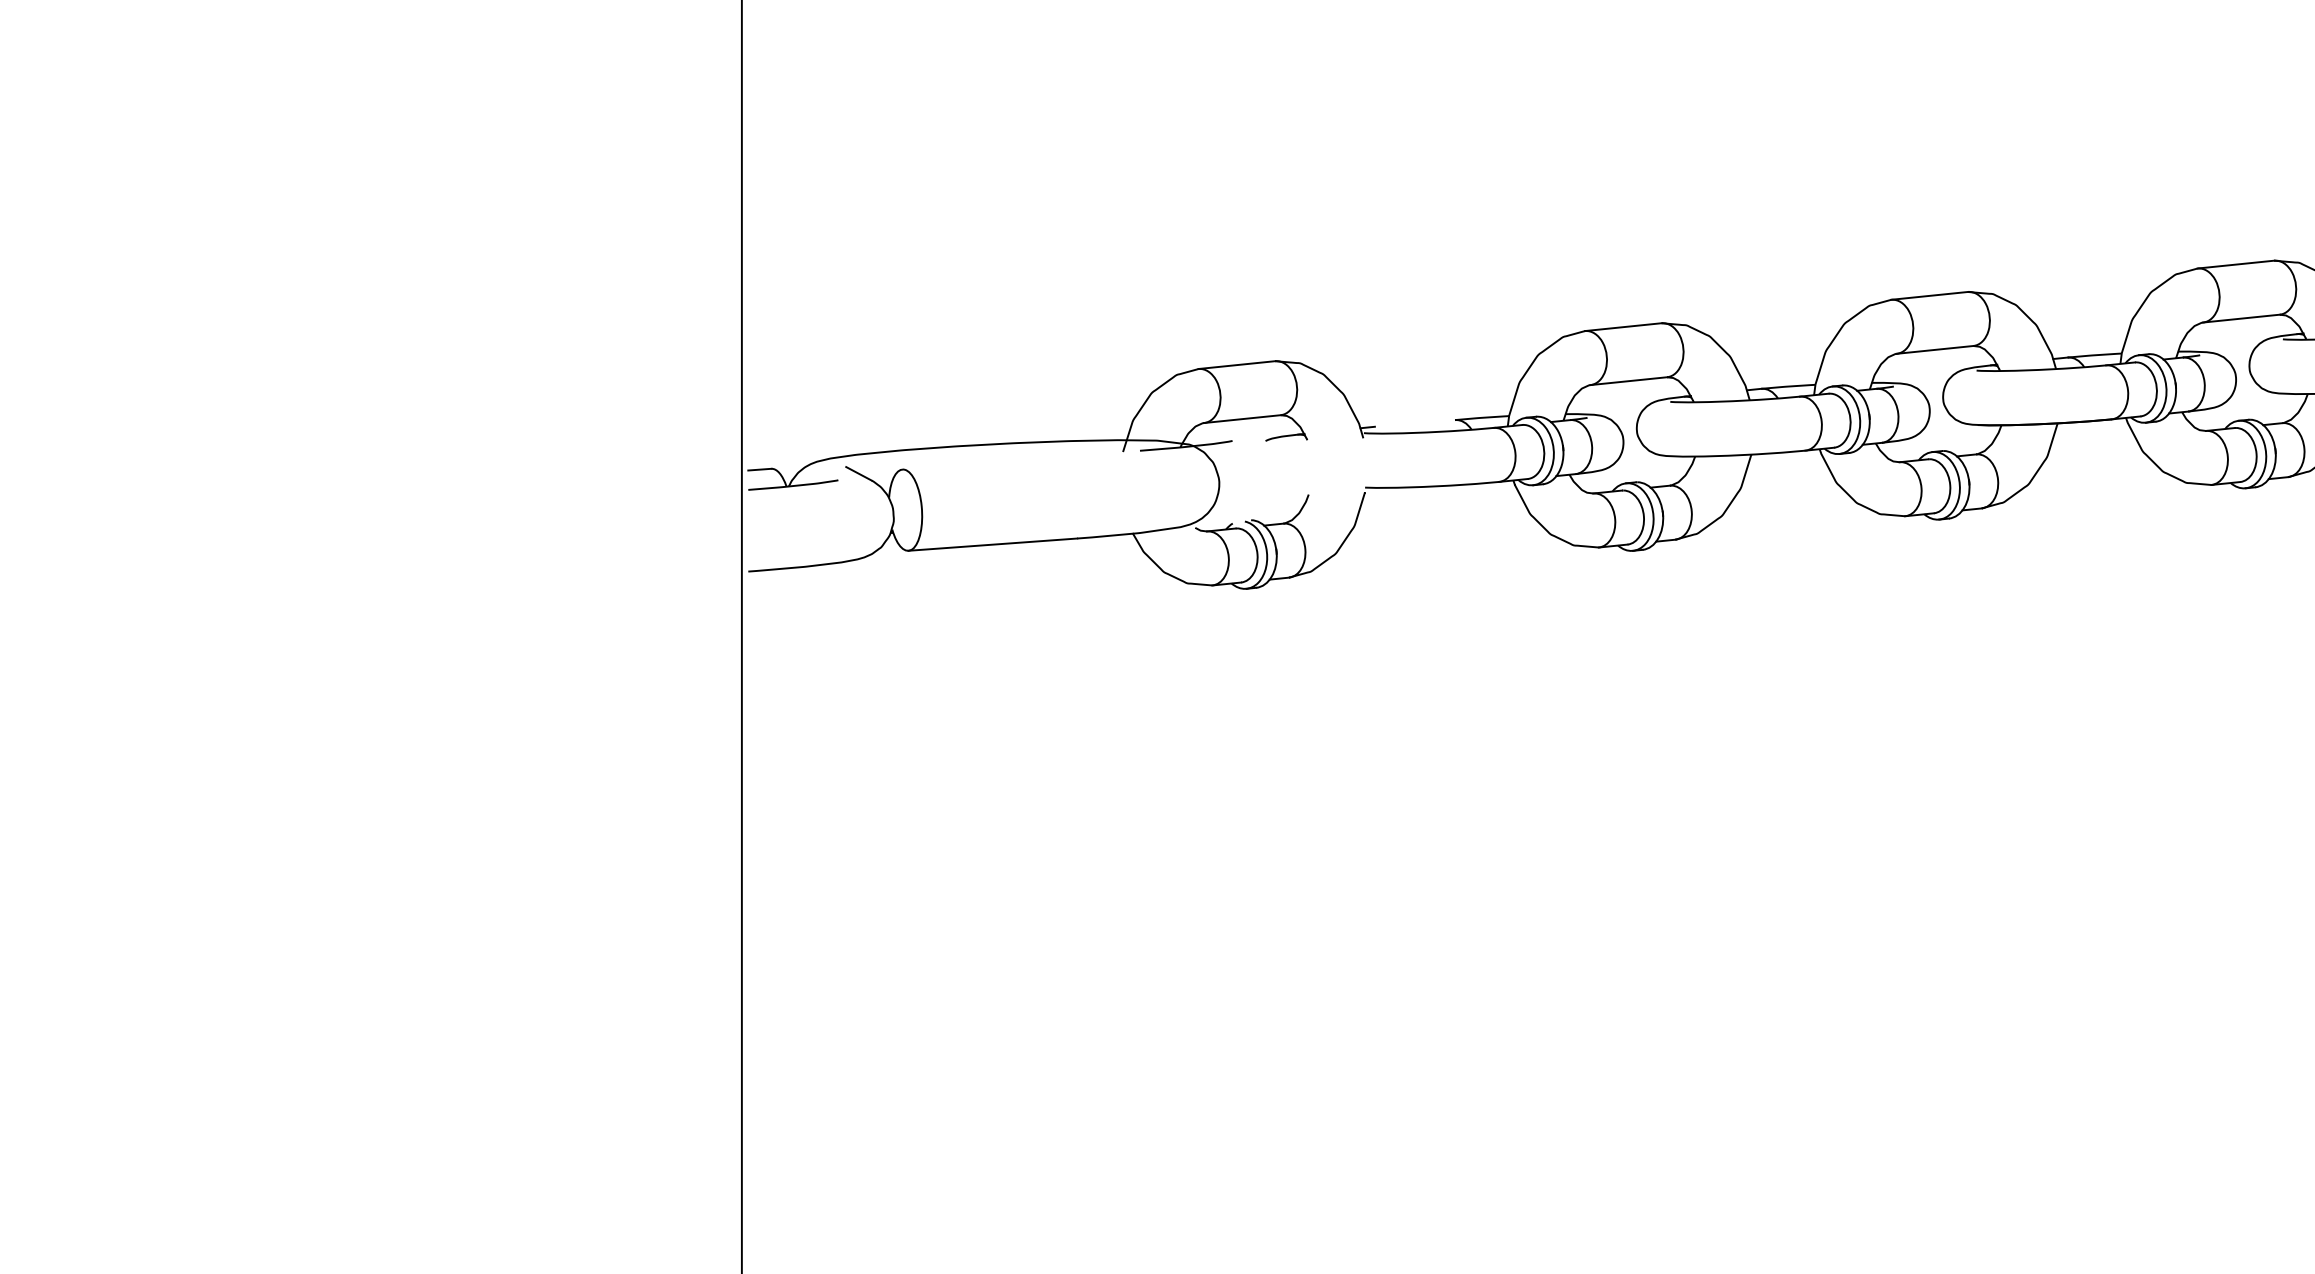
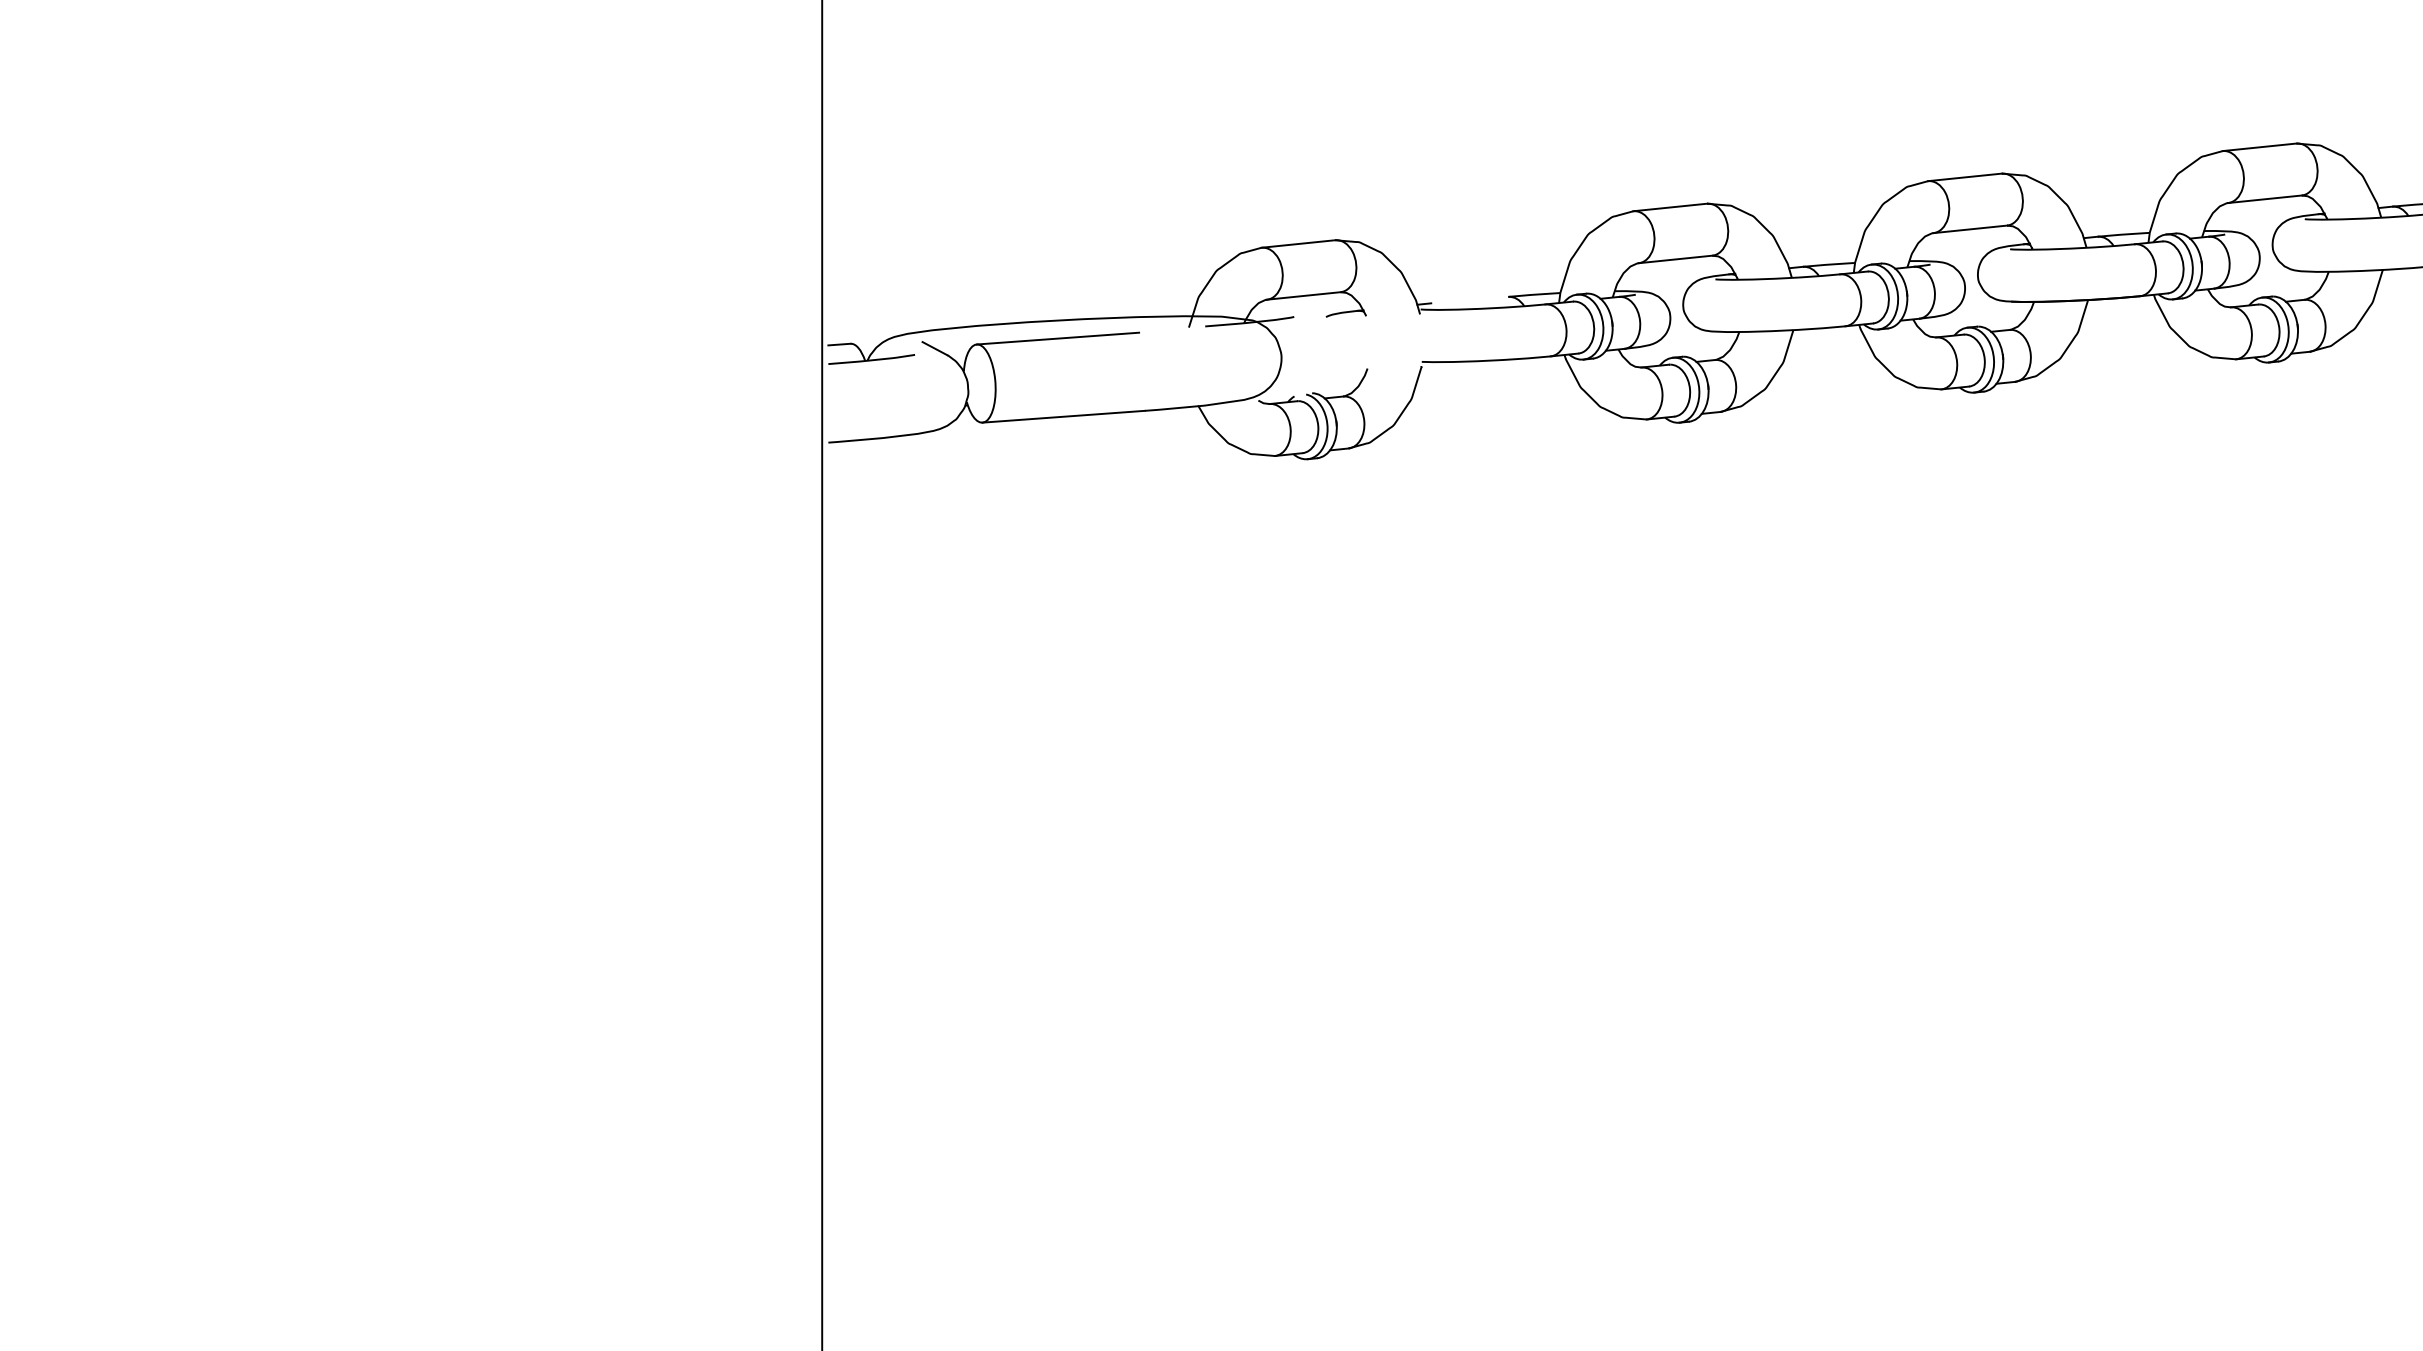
line: (986, 463) -> (1057, 338), added

